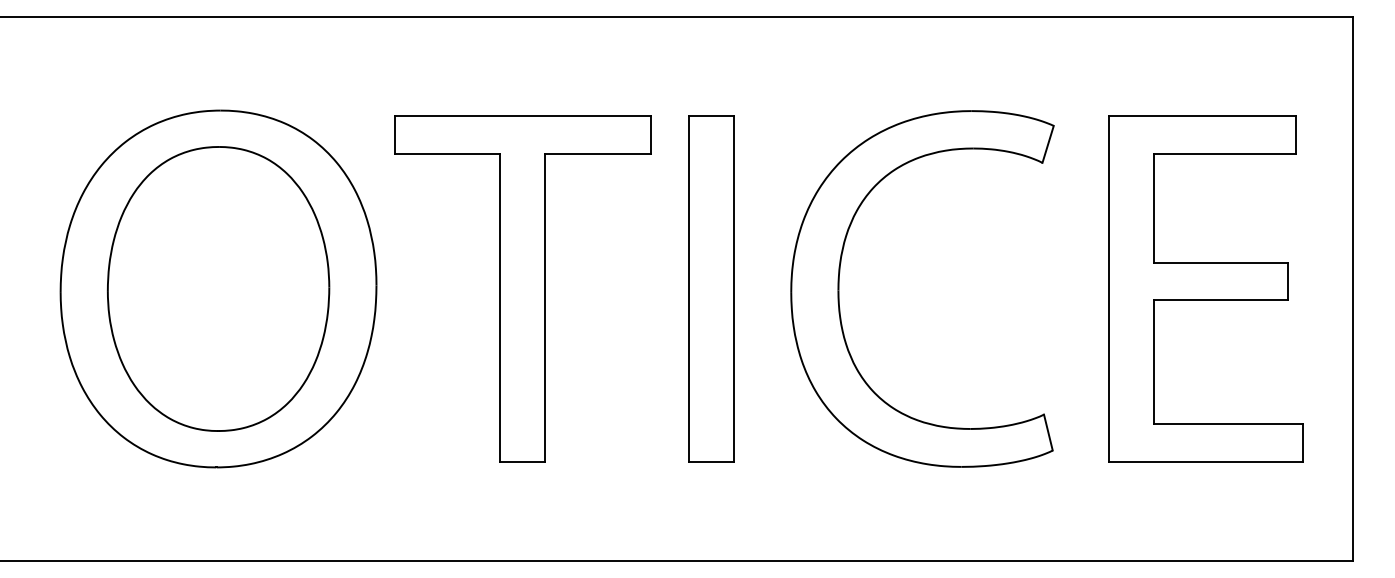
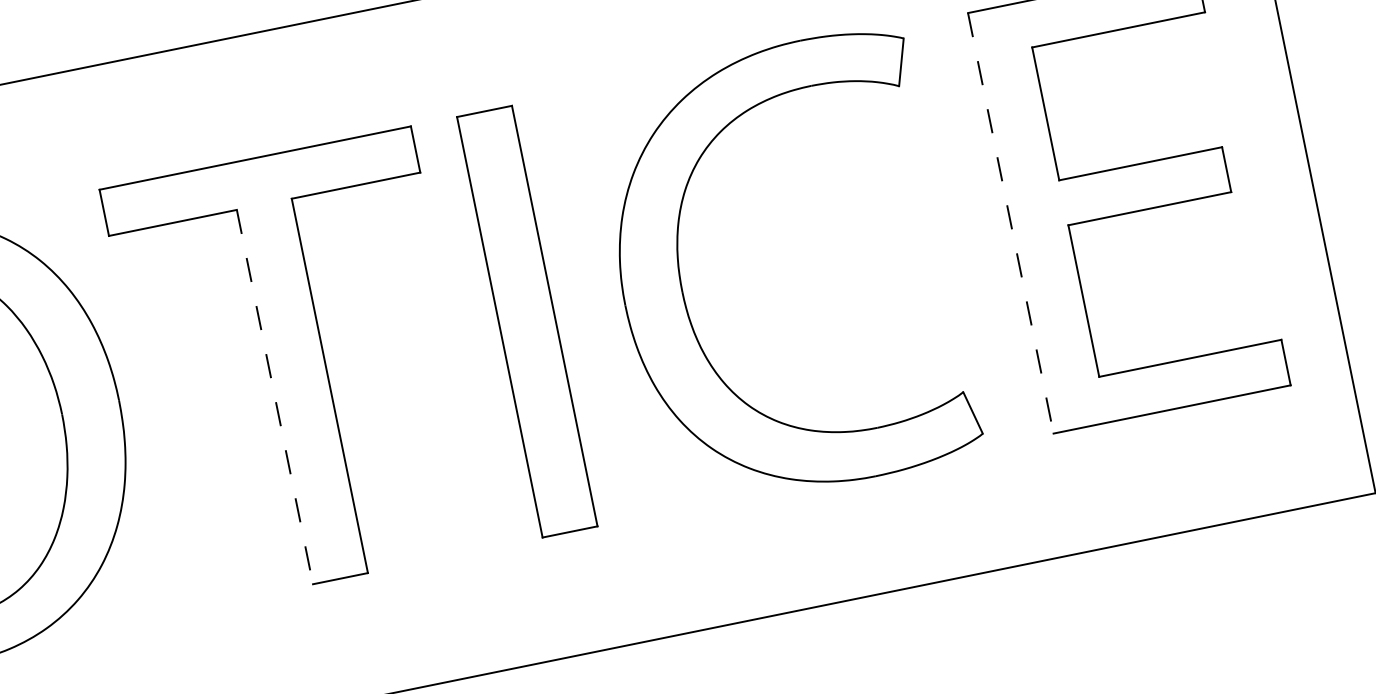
line: (1108, 288) -> (1010, 222), solid -> dashed
line: (500, 307) -> (275, 396), solid -> dashed

